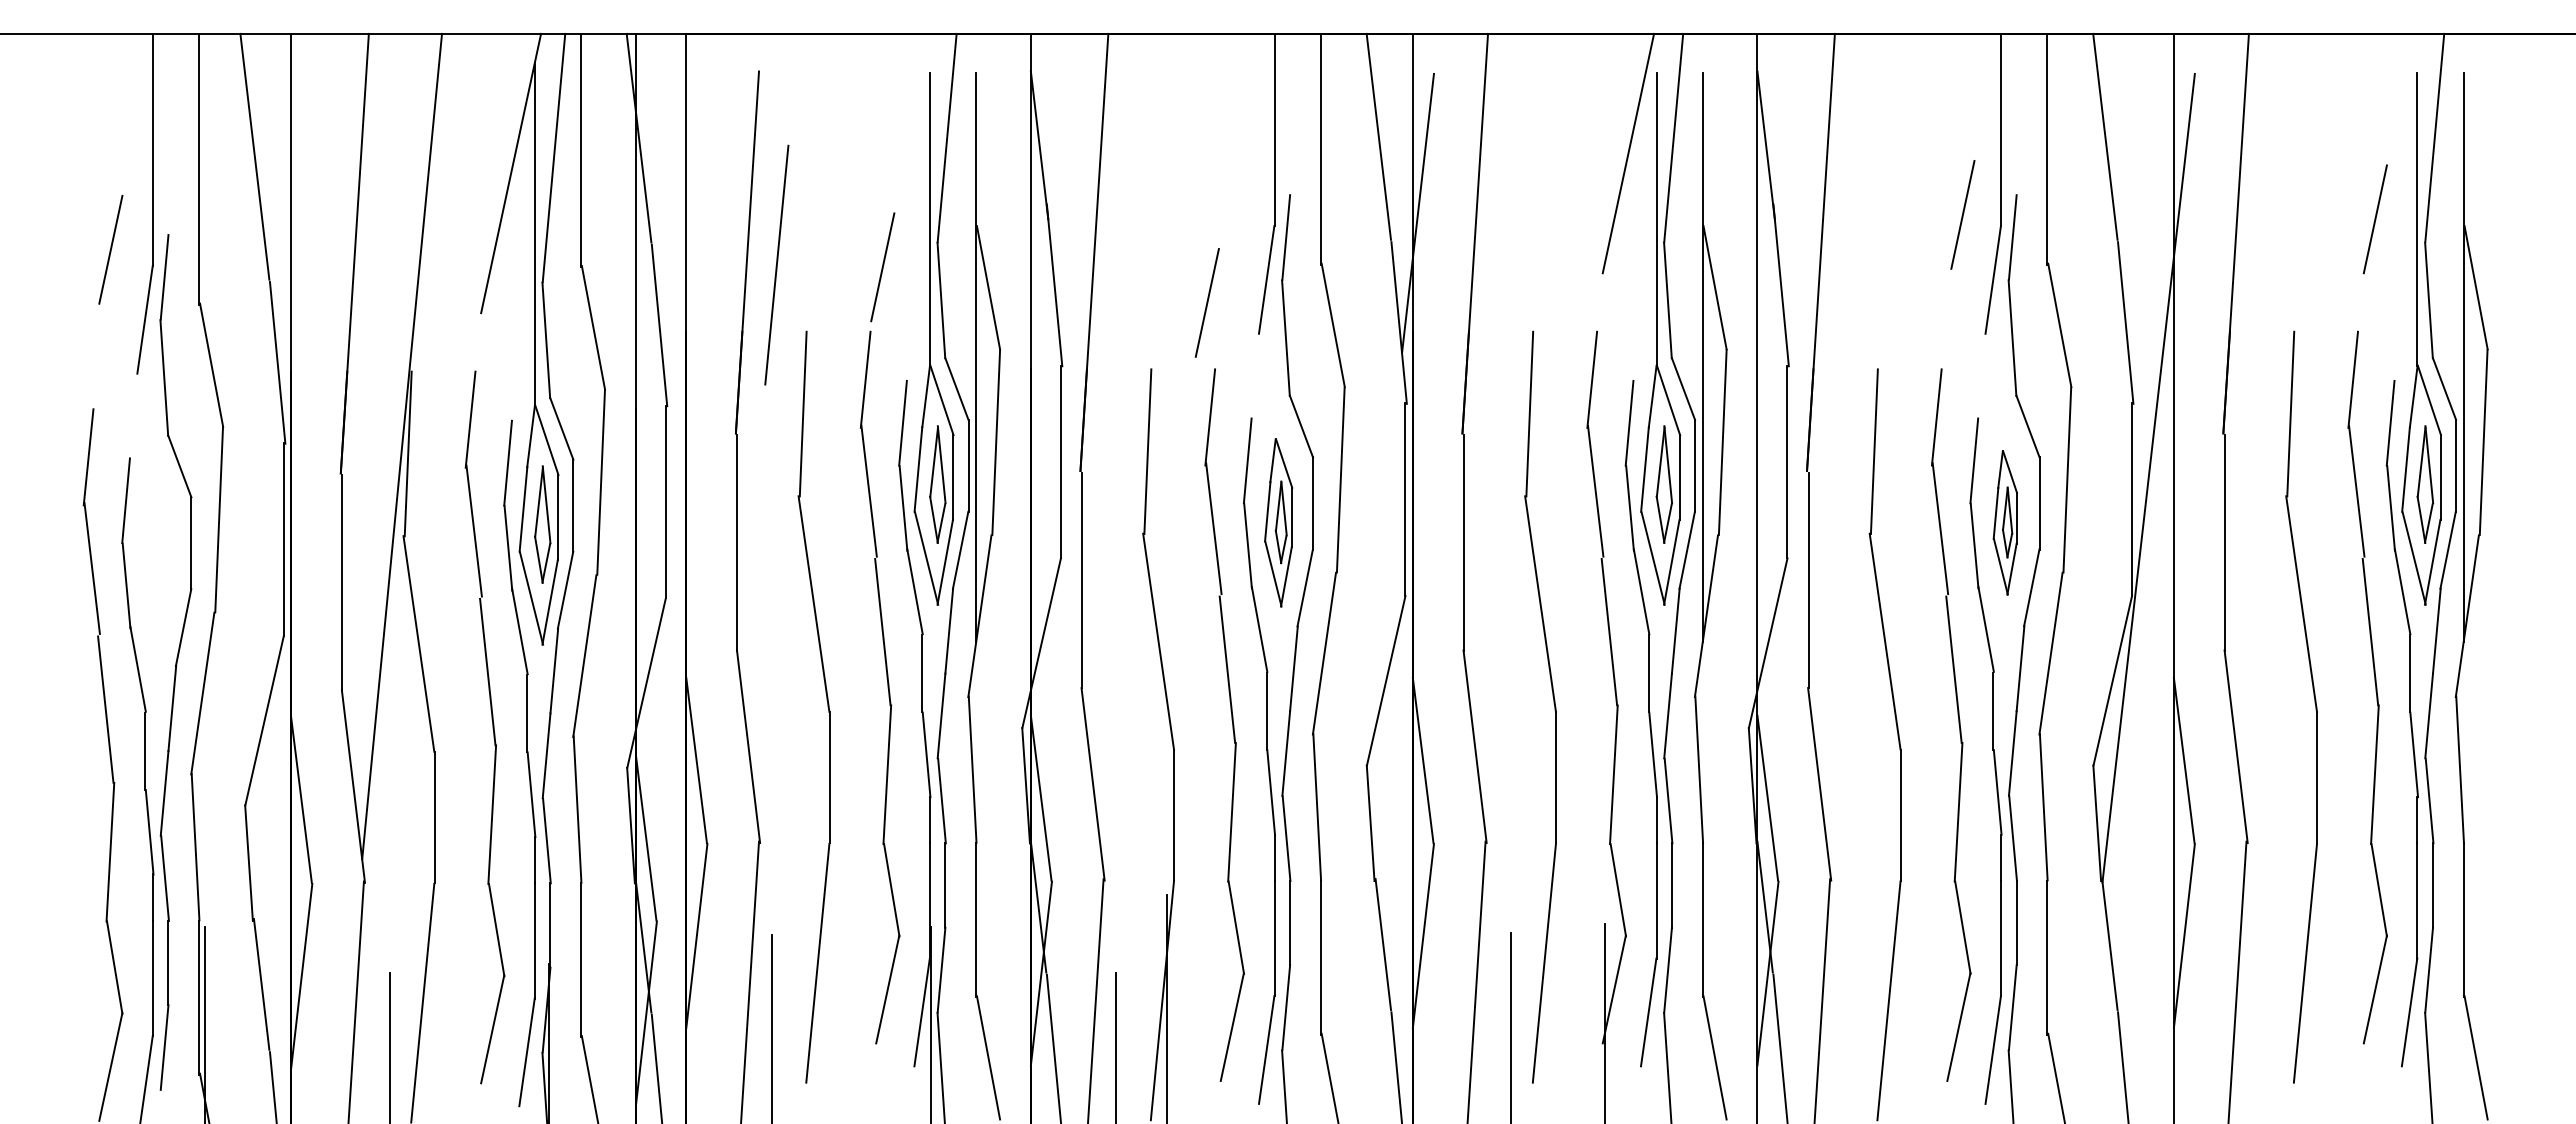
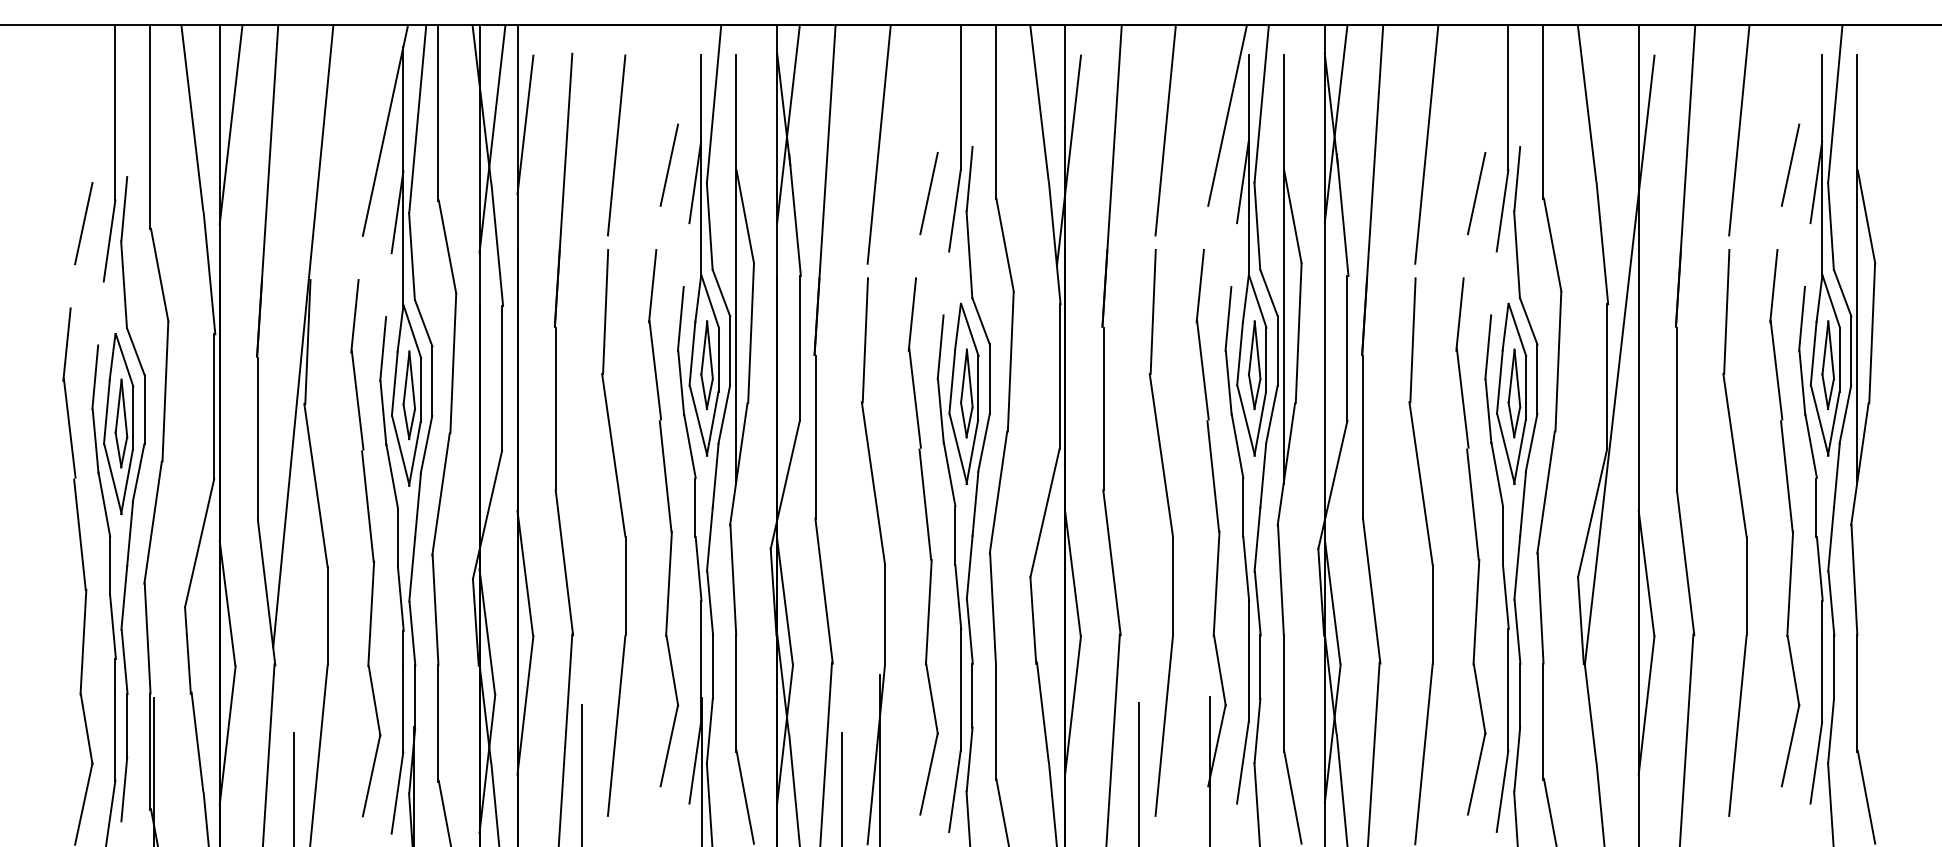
line: (1045, 164) -> (788, 123), added
line: (1772, 164) -> (1336, 123), added
line: (306, 165) -> (231, 124), added
line: (696, 165) -> (525, 124), added
line: (1545, 172) -> (1165, 129), added
line: (2306, 172) -> (1738, 129), added
line: (652, 184) -> (492, 138), added
line: (1165, 191) -> (878, 144), added
line: (1892, 191) -> (1426, 144), added
line: (1962, 214) -> (1476, 193), moved
line: (921, 242) -> (694, 182), added
line: (1648, 242) -> (1242, 182), added
line: (2409, 242) -> (1816, 182), added
line: (110, 249) -> (83, 223), moved
line: (776, 264) -> (616, 145), moved
line: (882, 267) -> (669, 165), moved
line: (526, 281) -> (397, 212), added
line: (1206, 302) -> (928, 193), moved
part: (1278, 522) -> (963, 393), size x1.43
part: (2005, 522) -> (1511, 393), size x1.67
part: (156, 562) -> (118, 423), added

